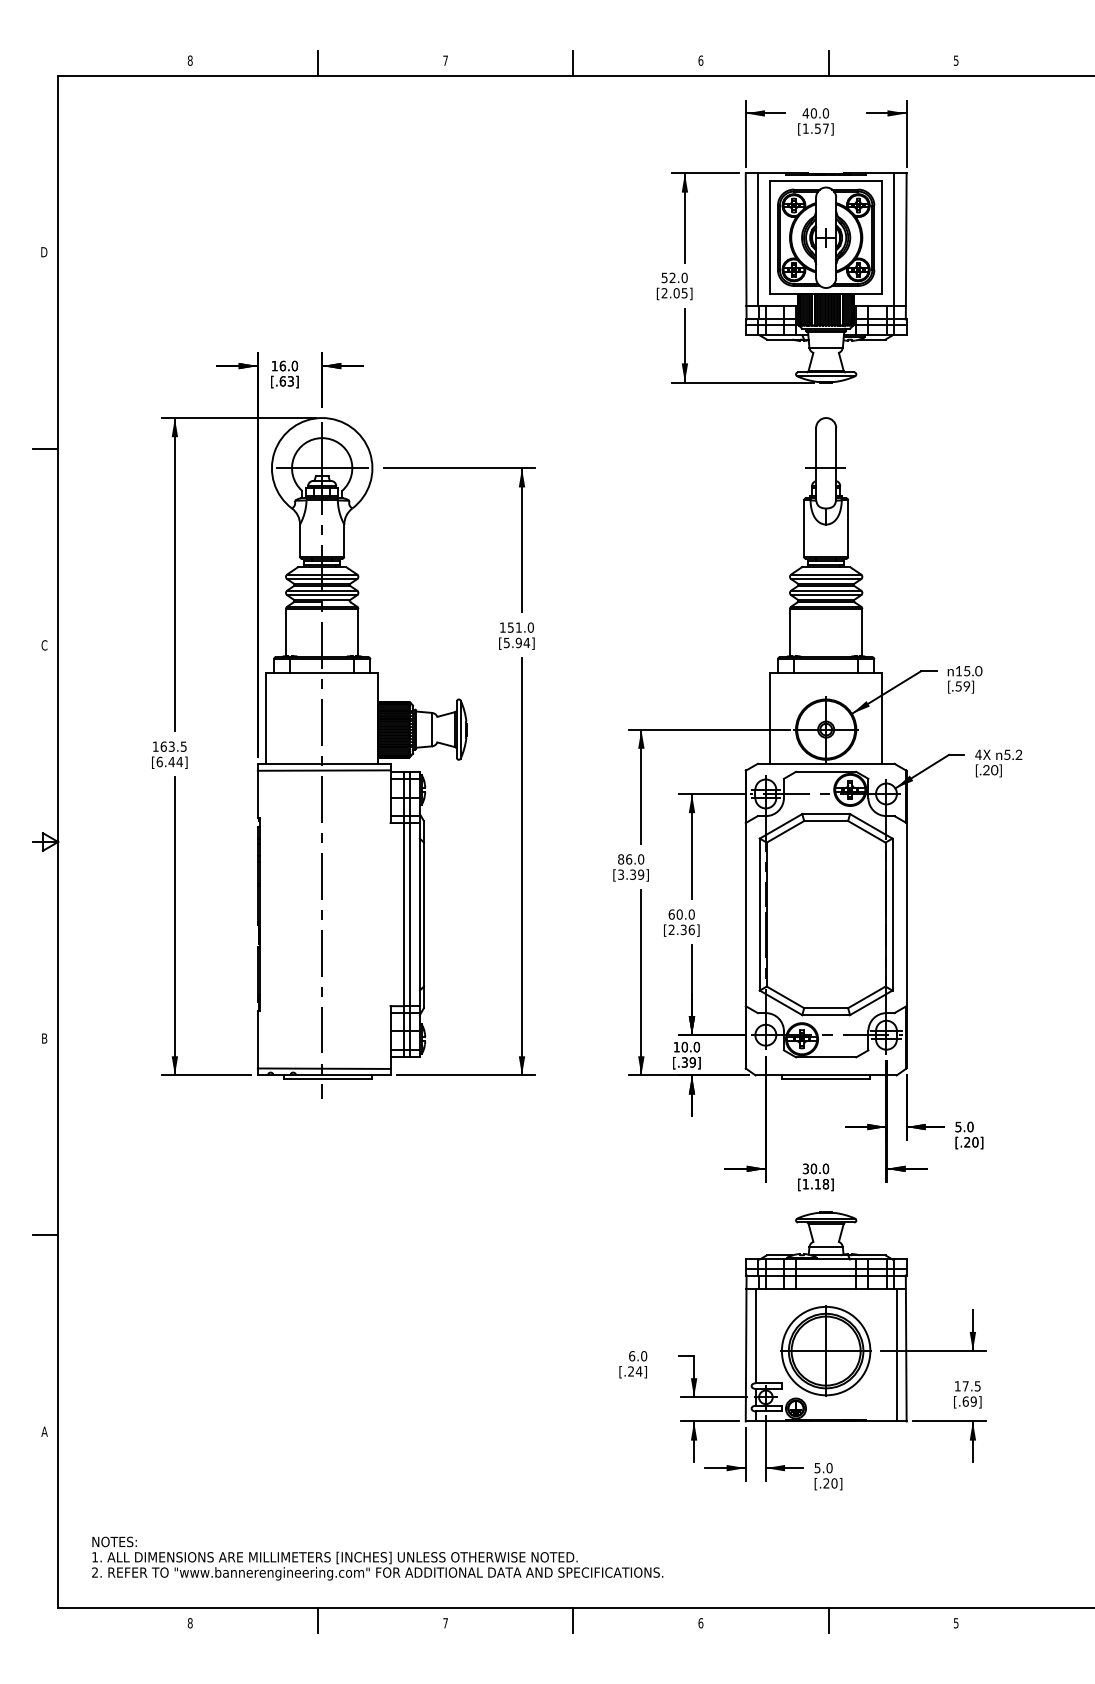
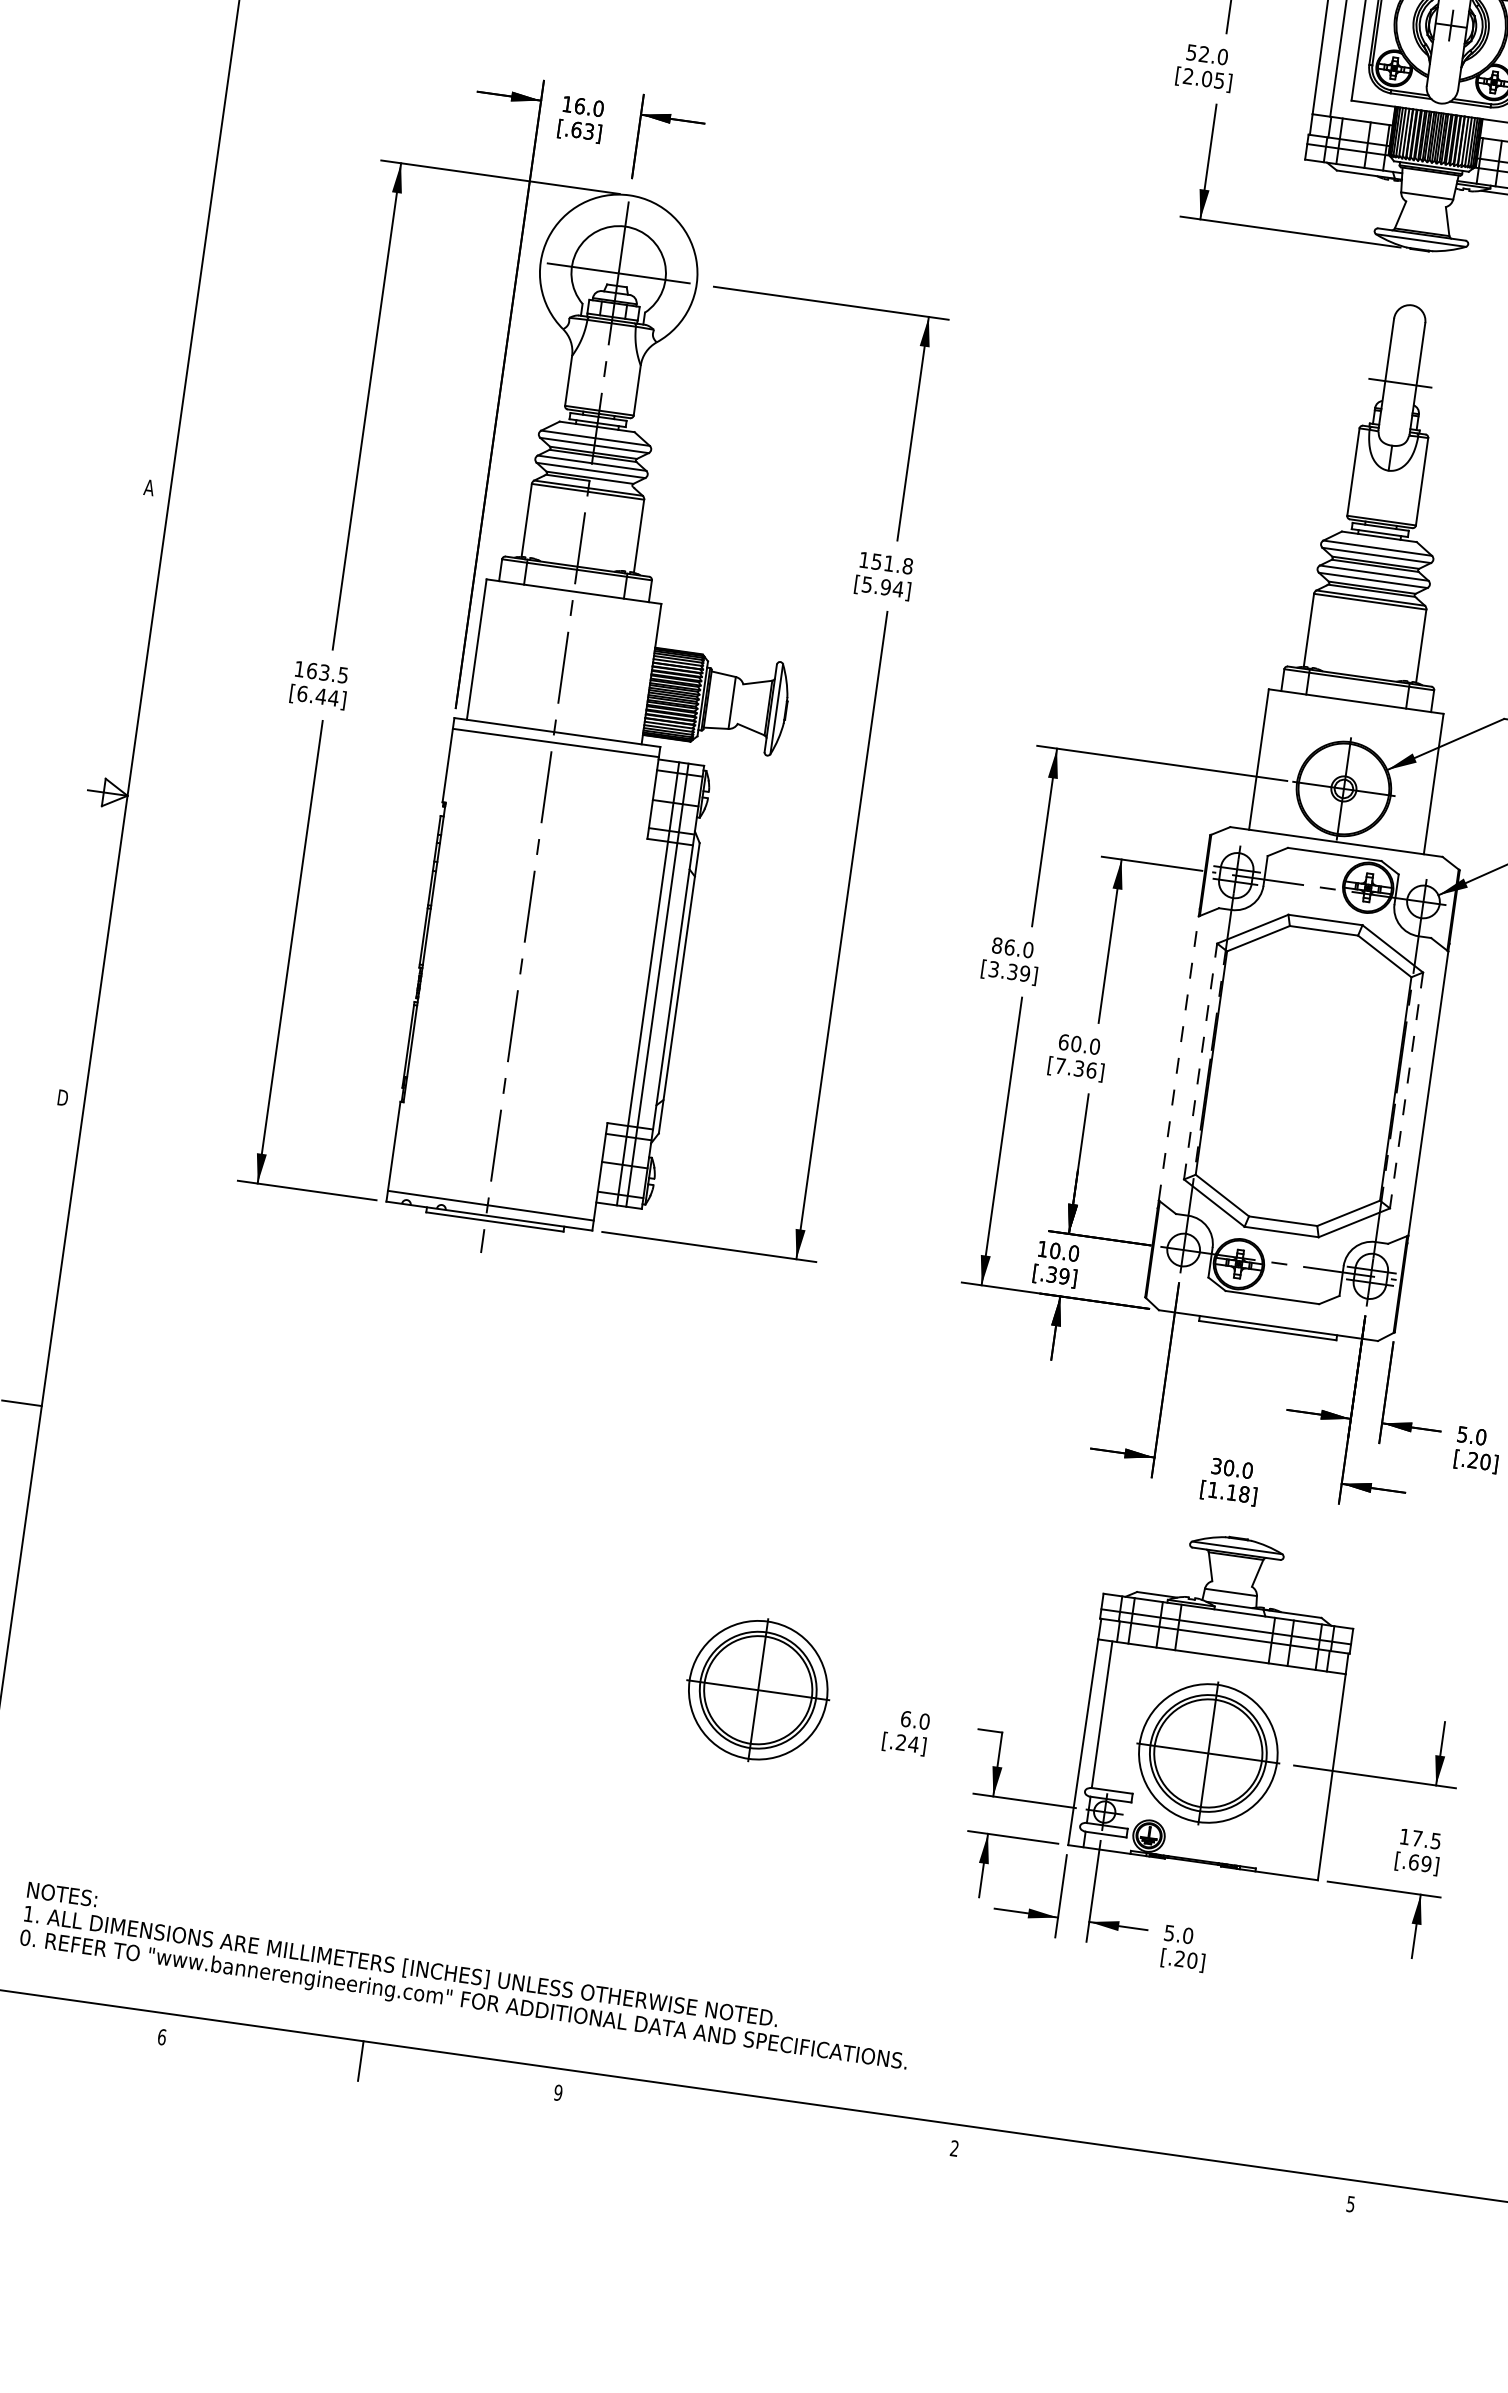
line: (45, 448) -> (193, 182), removed
text: (530, 627) -> (907, 565), 151.0 -> 151.8
text: (44, 645) -> (149, 487), C -> A
line: (745, 914) -> (1178, 1058), solid -> dashed
line: (759, 914) -> (1200, 1061), solid -> dashed
line: (892, 914) -> (1406, 1090), solid -> dashed
text: (671, 929) -> (1060, 1065), [2.36] -> [7.36]
text: (44, 1038) -> (63, 1097), B -> D
part: (535, 1350) -> (757, 1689), added
line: (896, 1354) -> (1316, 1774), removed
text: (95, 1572) -> (26, 1937), 2. -> 0.
line: (573, 1620) -> (757, 2116), removed
line: (828, 1620) -> (1153, 2172), removed
text: (189, 1623) -> (160, 2037), 8 -> 6
text: (445, 1623) -> (558, 2093), 7 -> 9
text: (700, 1623) -> (953, 2148), 6 -> 2

